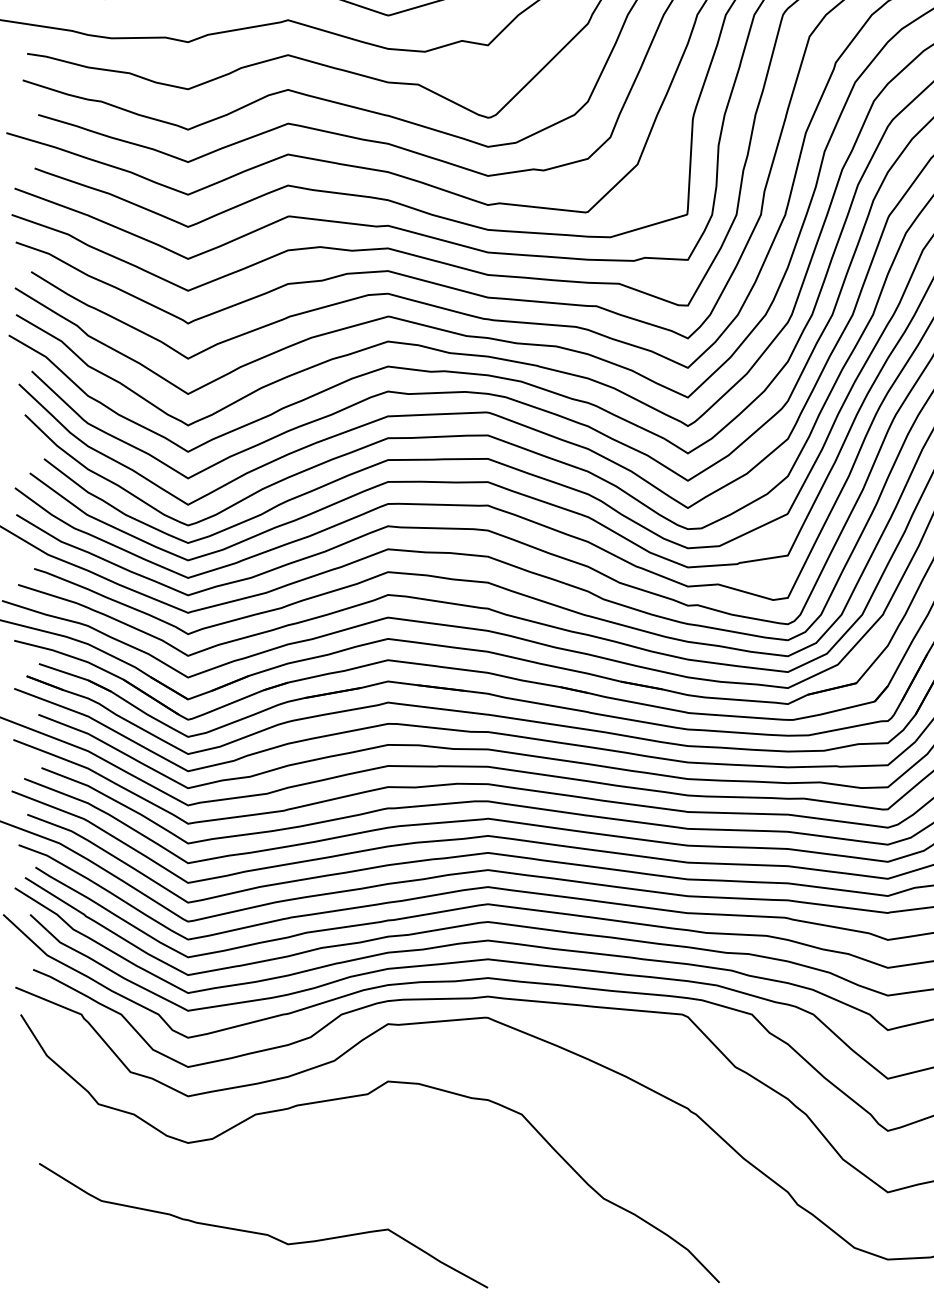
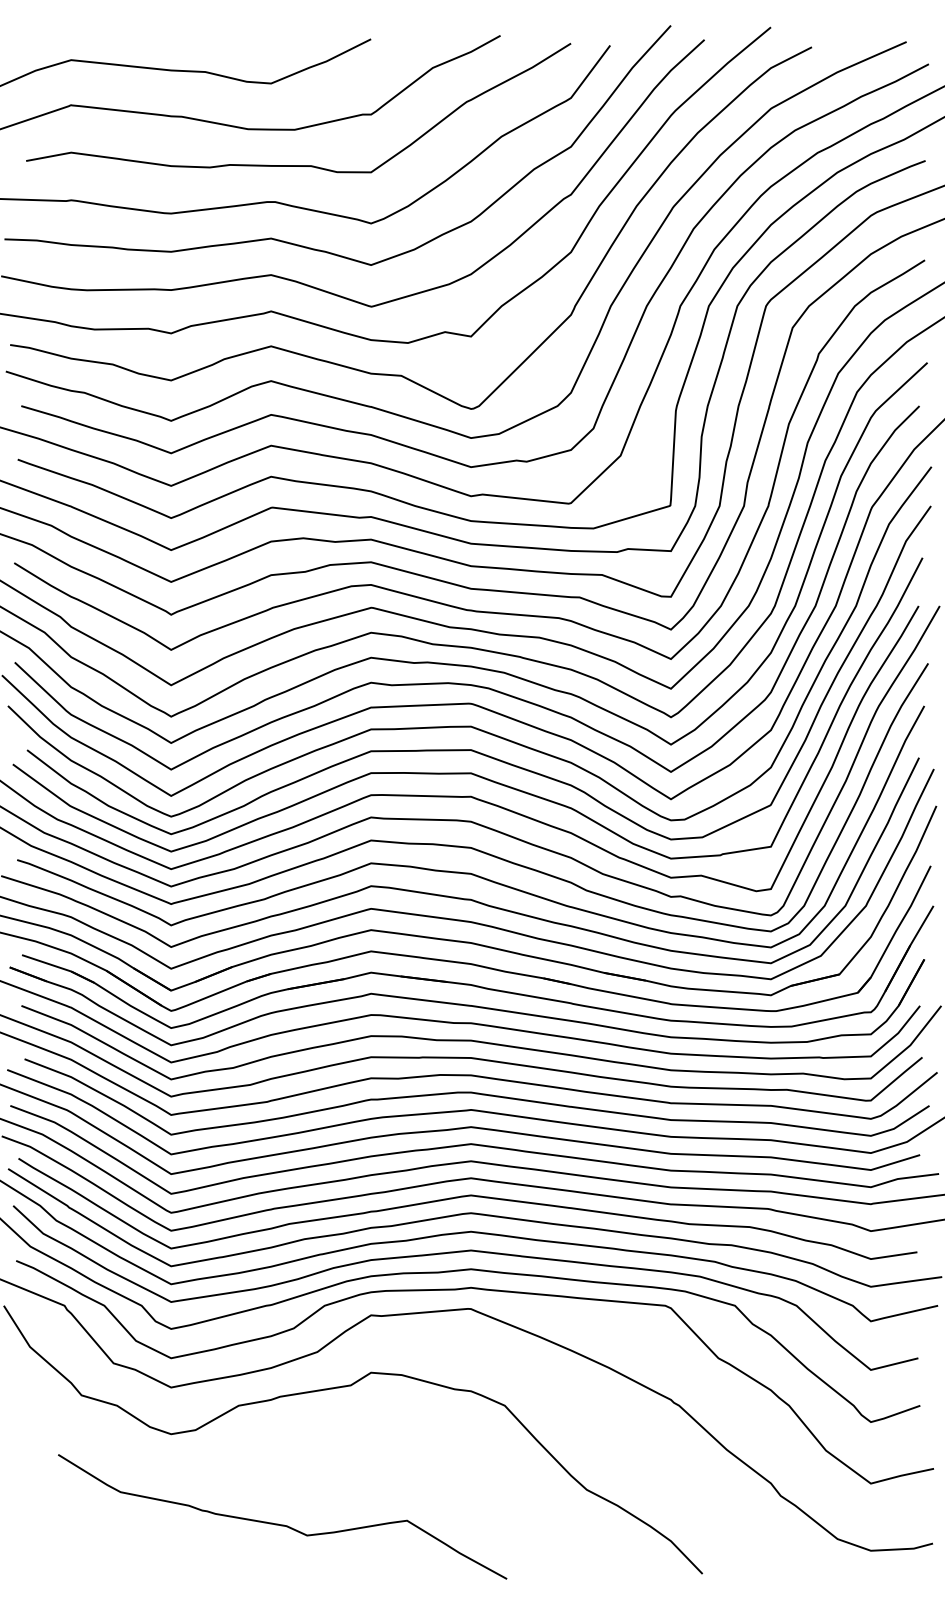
curve: (263, 1233) -> (282, 1524), moved

